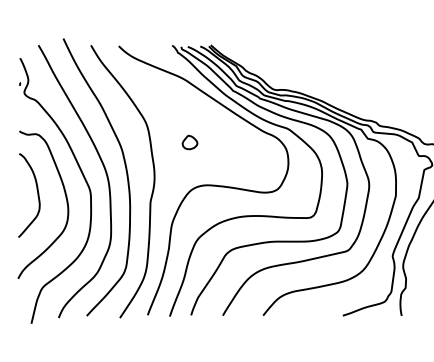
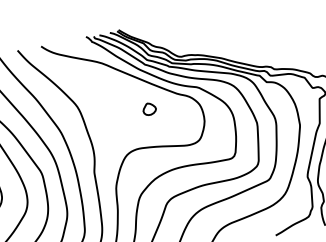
part: (189, 142) -> (149, 109), moved

